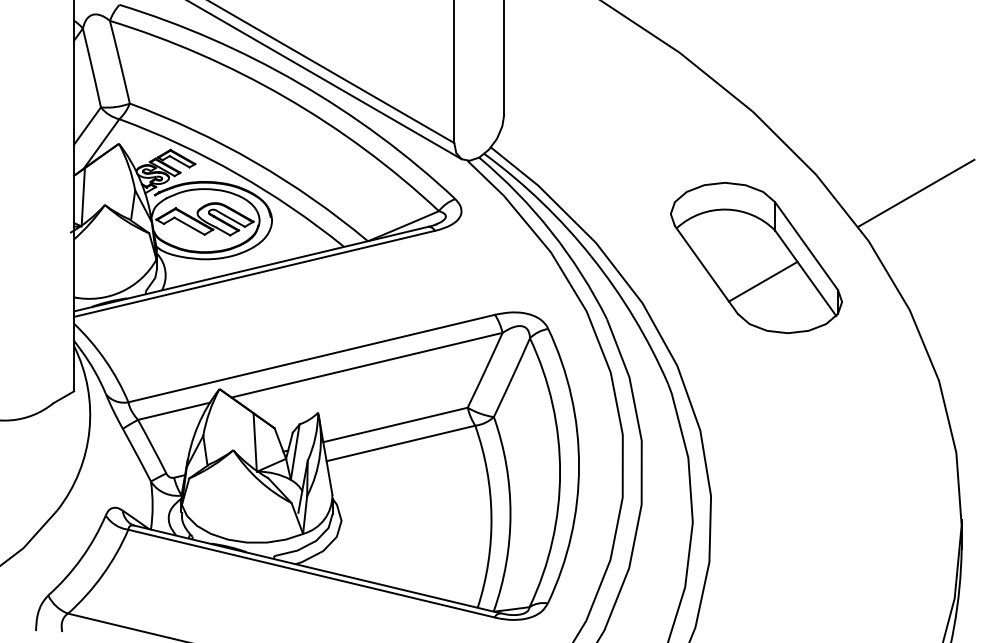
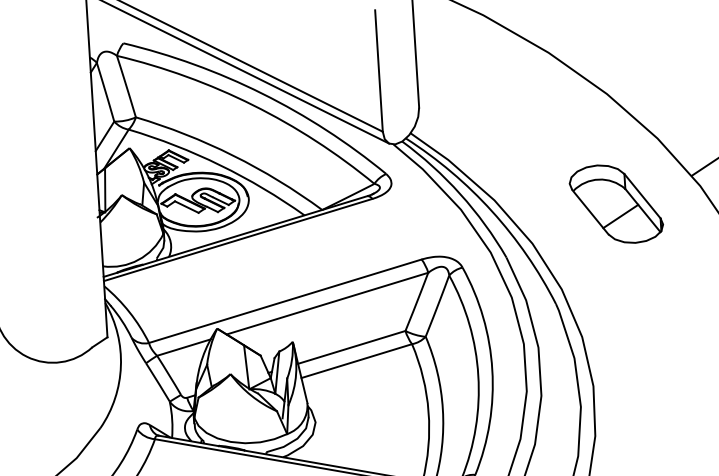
part: (756, 257) -> (616, 203), size x0.7

